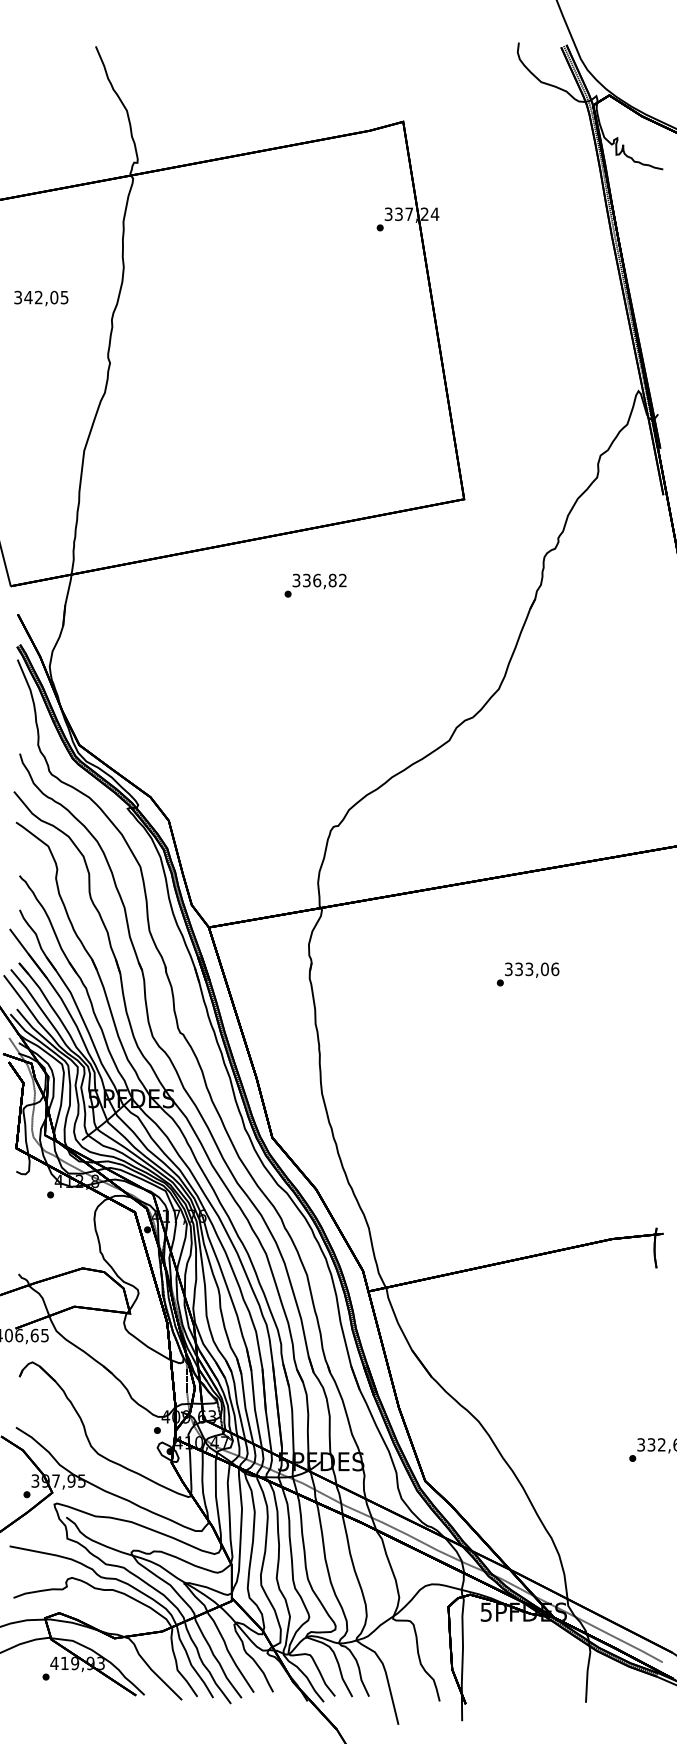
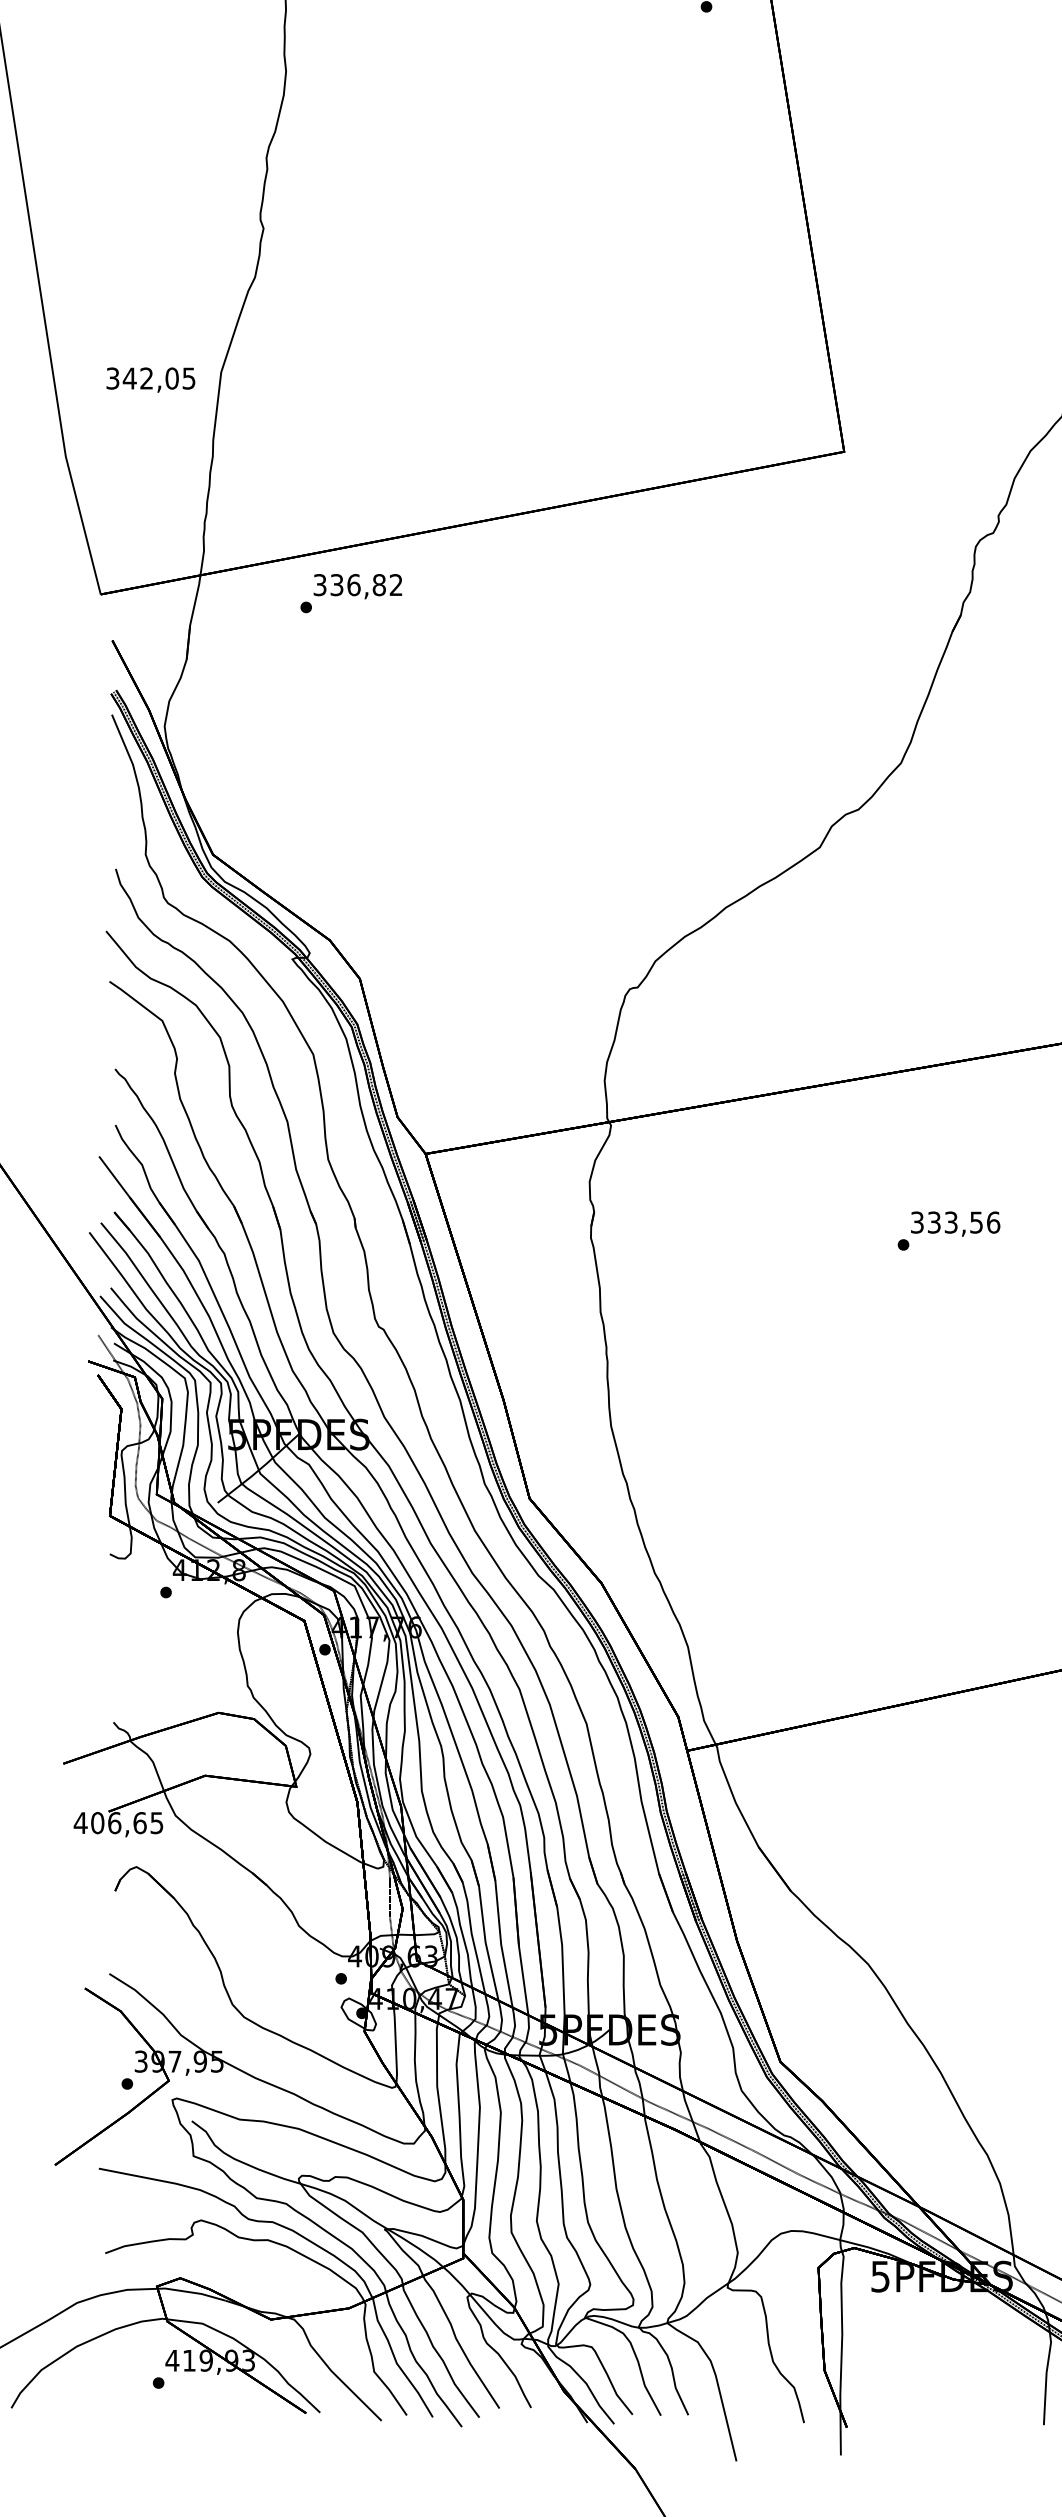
text: (41, 298) -> (151, 380), moved
text: (315, 585) -> (351, 593), moved
text: (544, 969) -> (975, 1222), 333,06 -> 333,56

